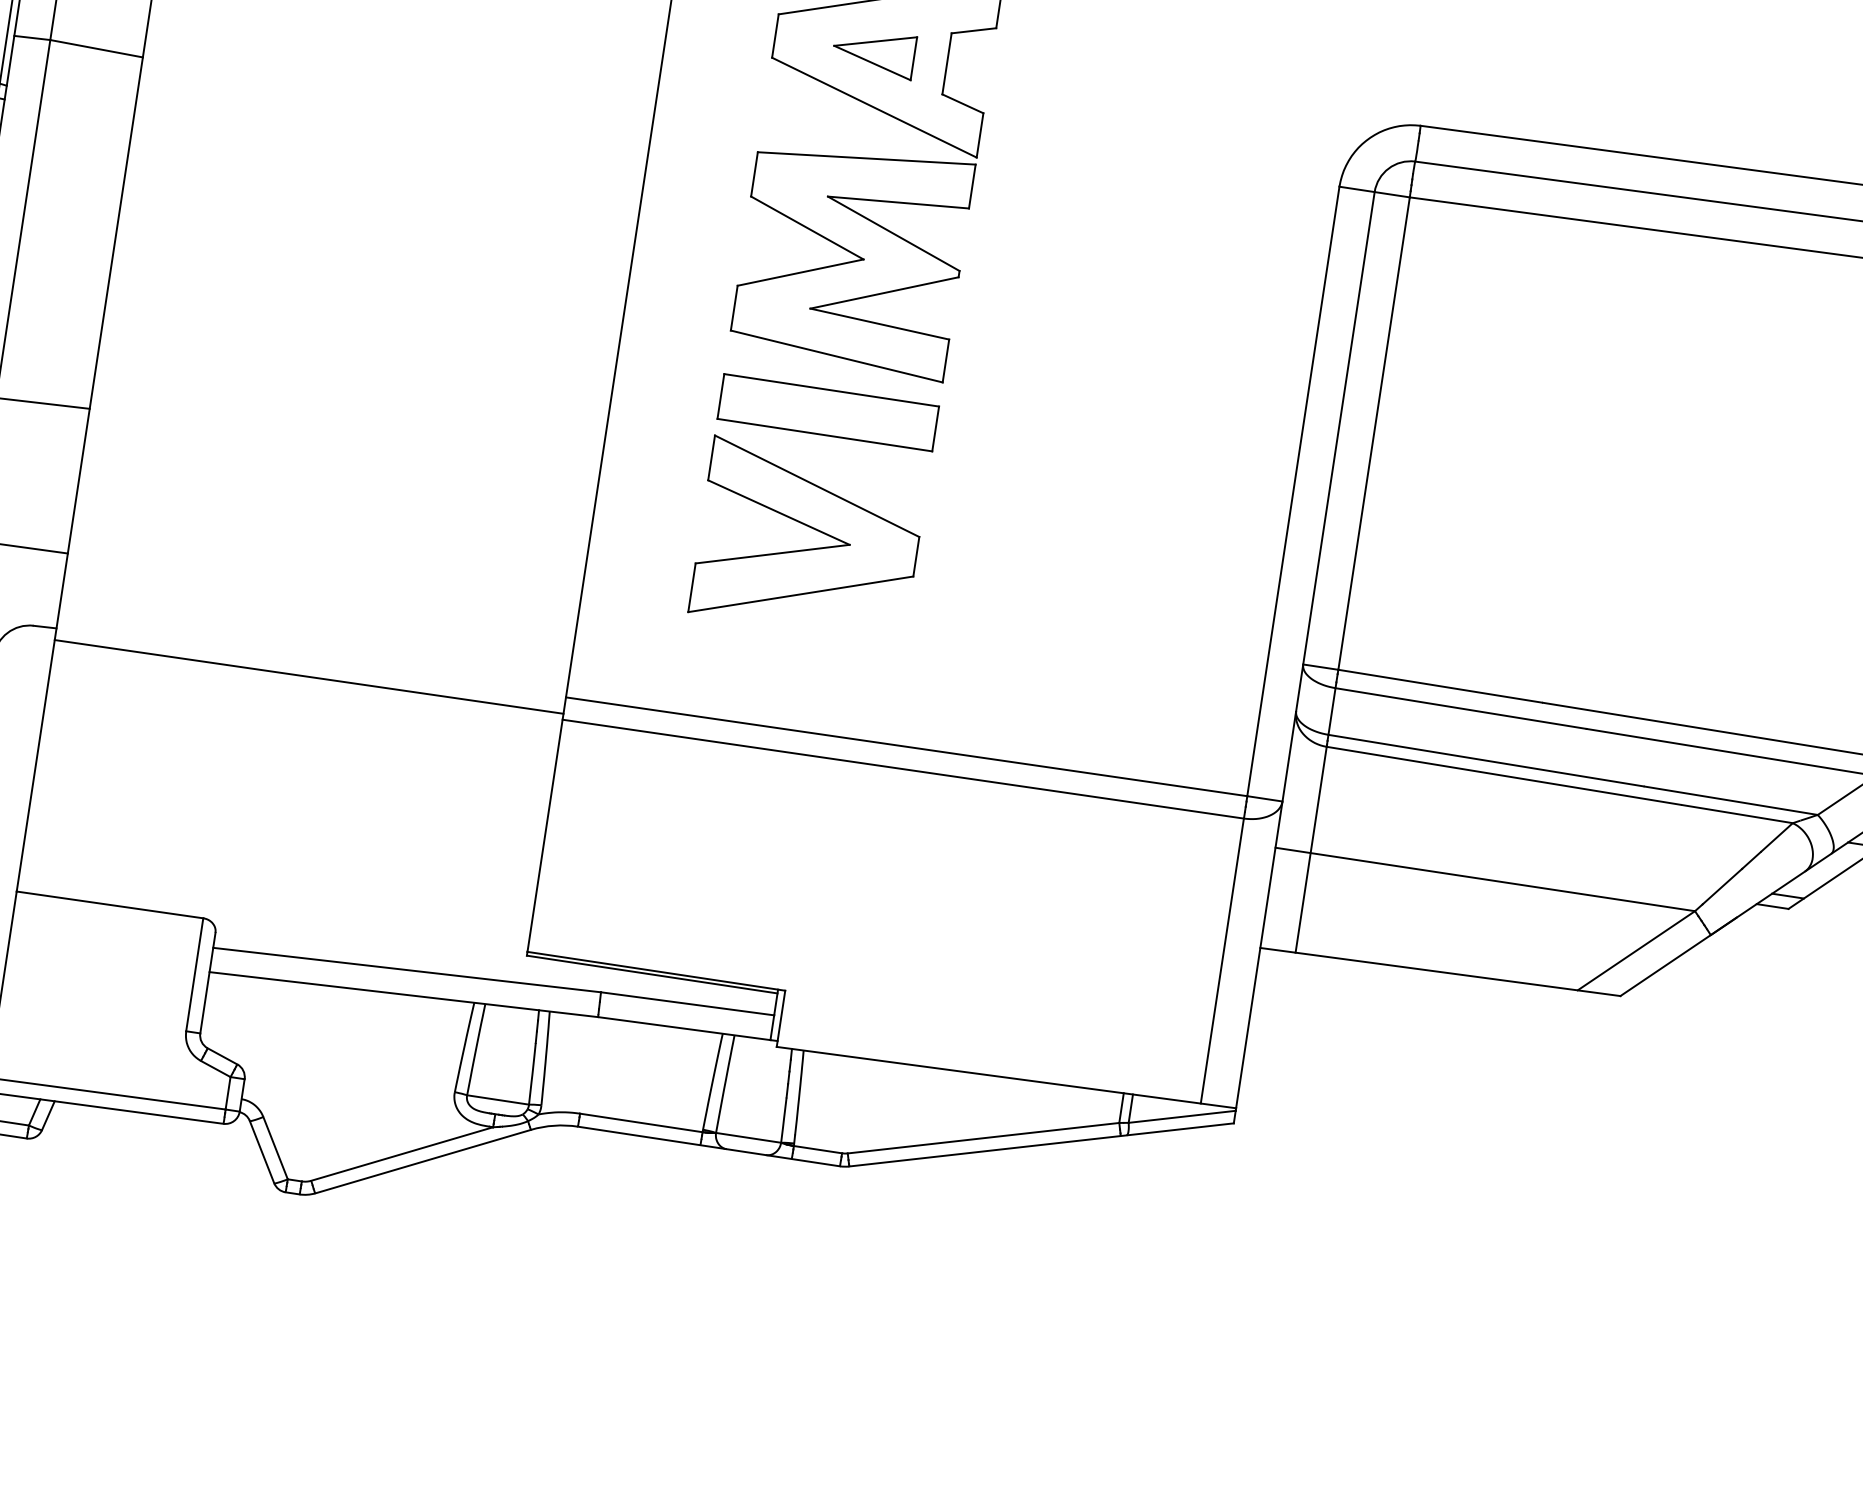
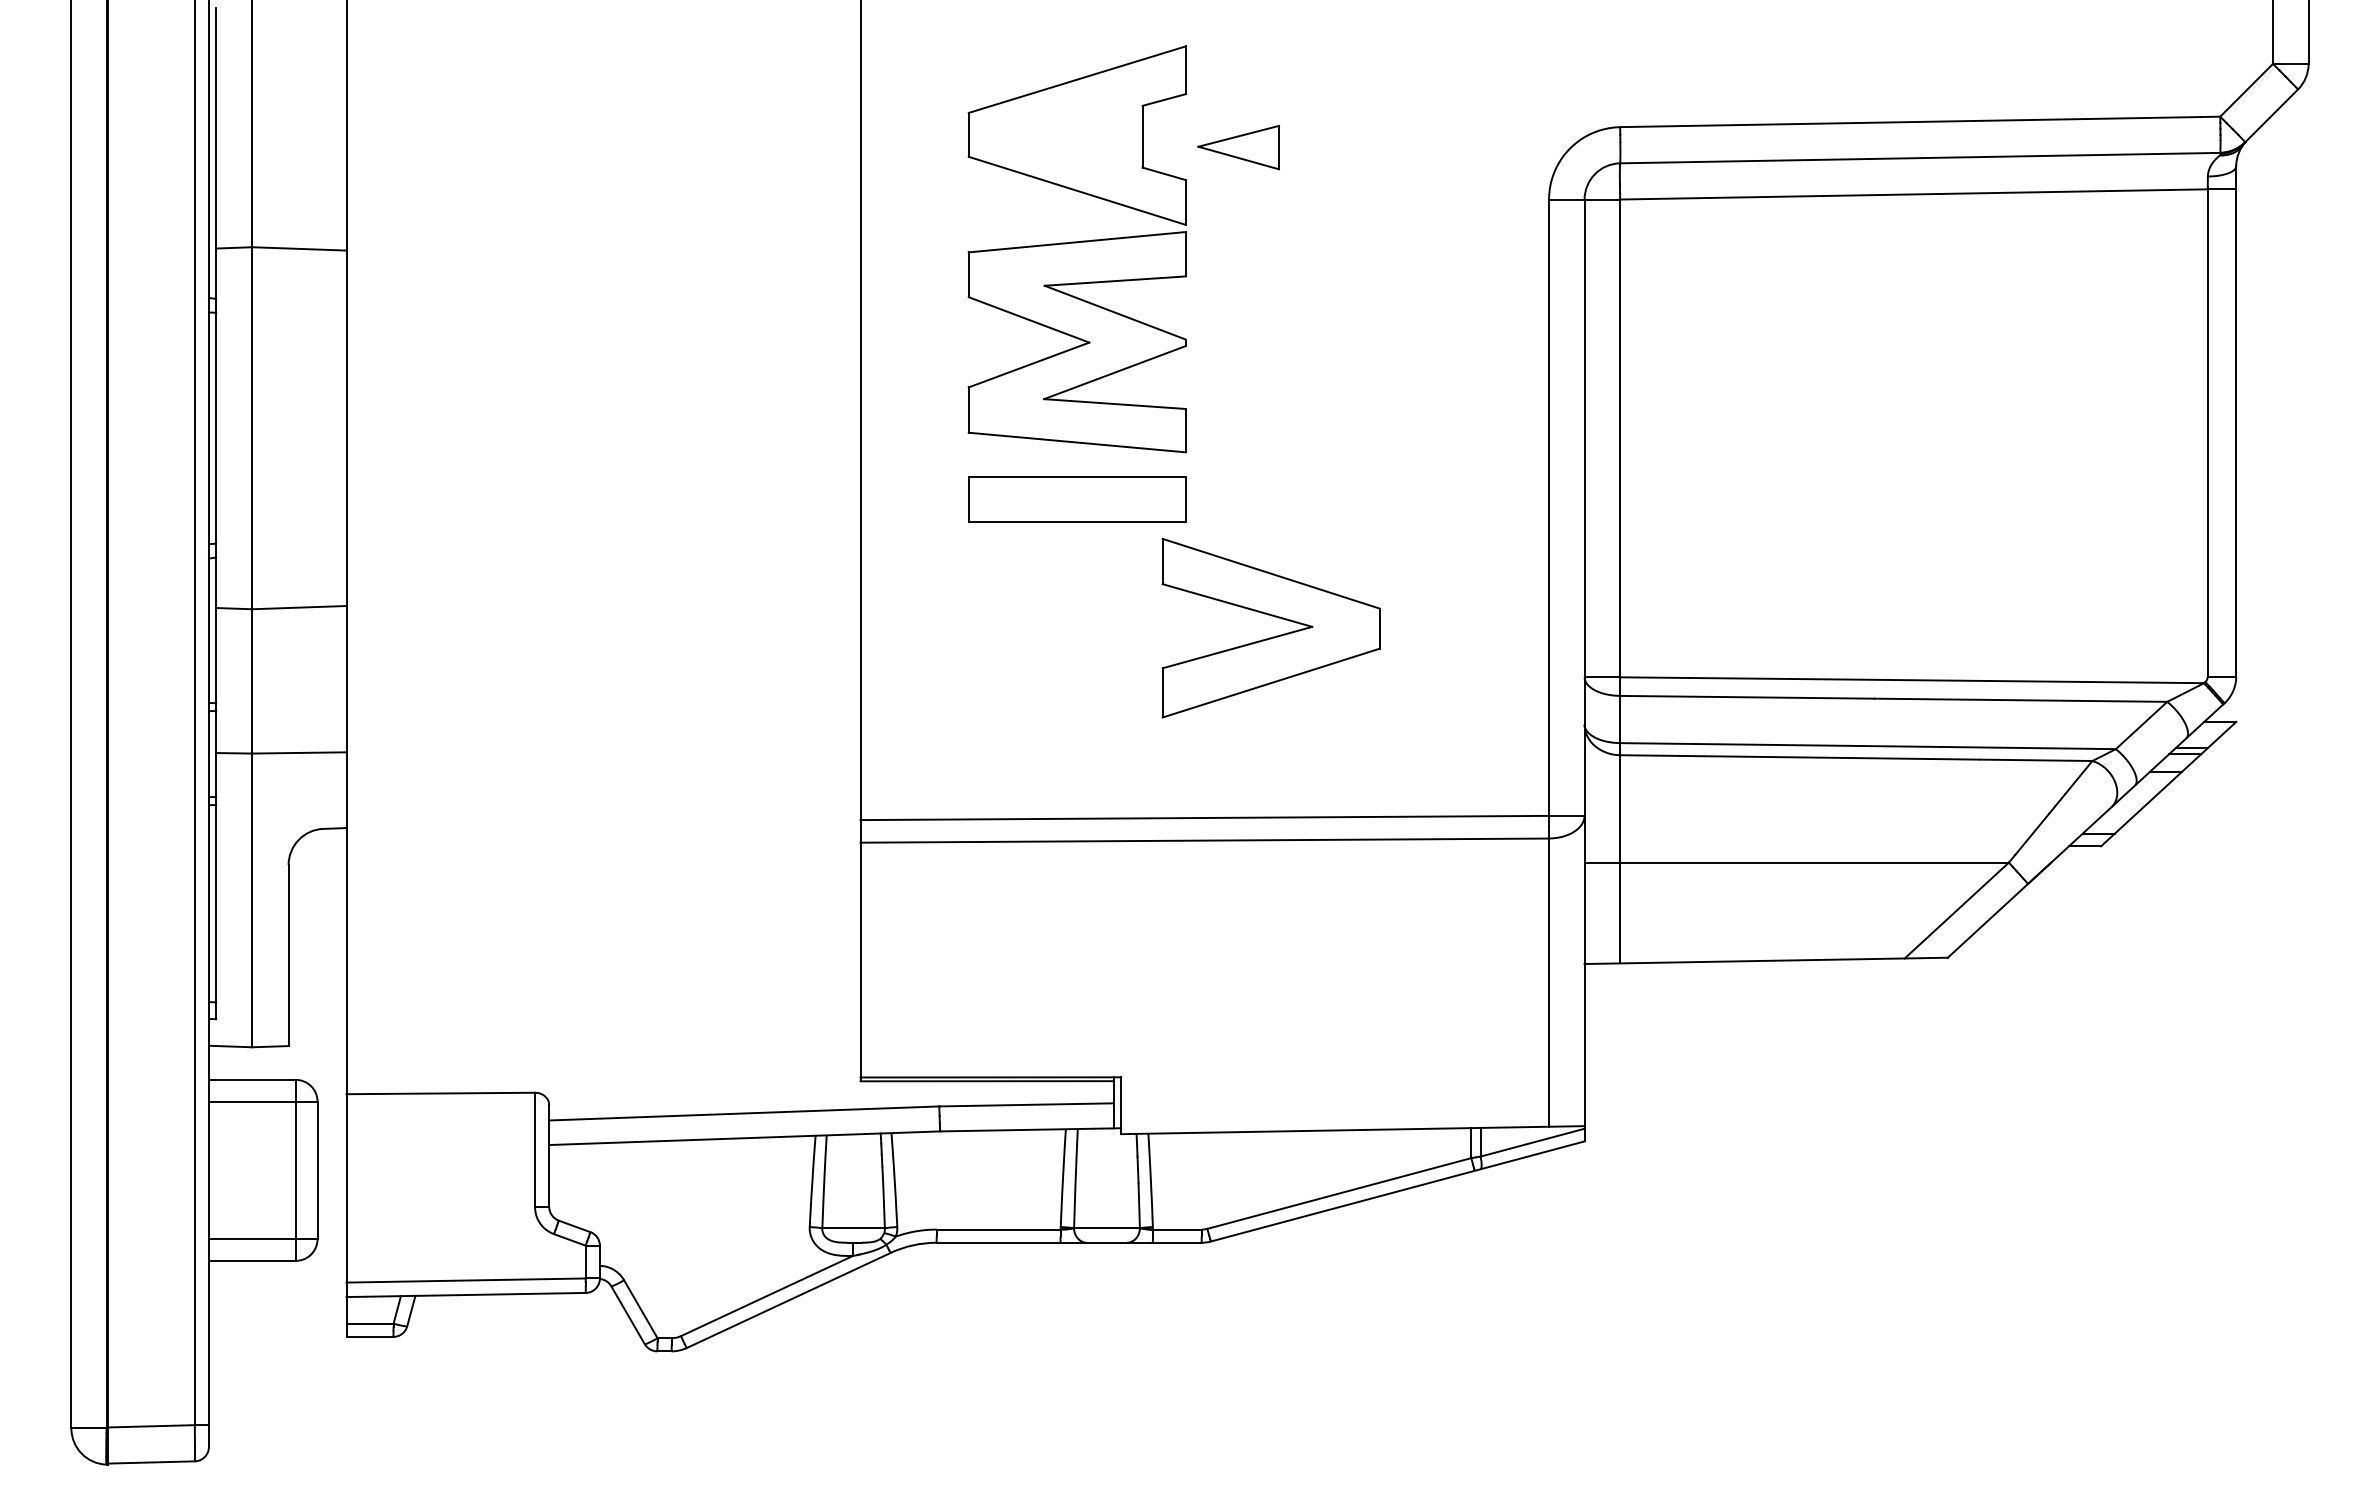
part: (873, 52) -> (1238, 147), moved
part: (808, 548) -> (1272, 636), moved
line: (309, 676) -> (603, 837), removed

